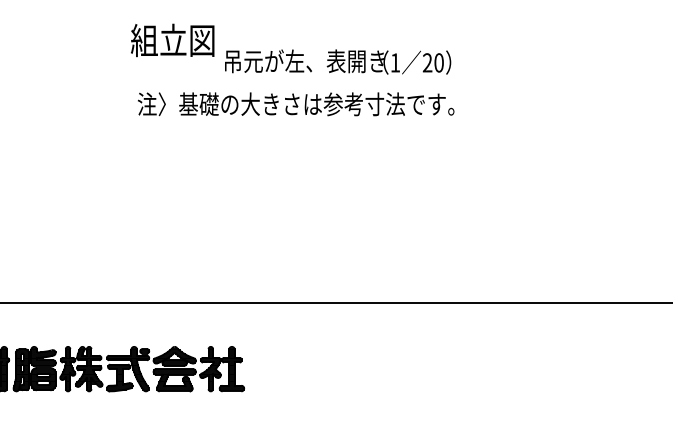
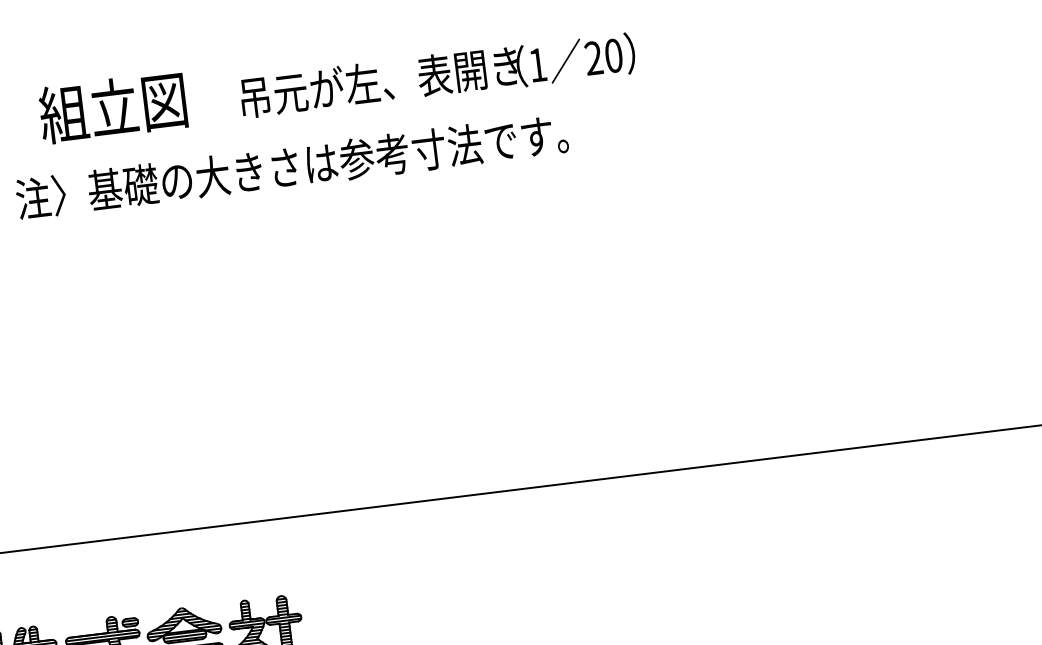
text: (172, 40) -> (112, 107), moved
text: (338, 61) -> (438, 74), moved
text: (296, 104) -> (292, 166), moved

